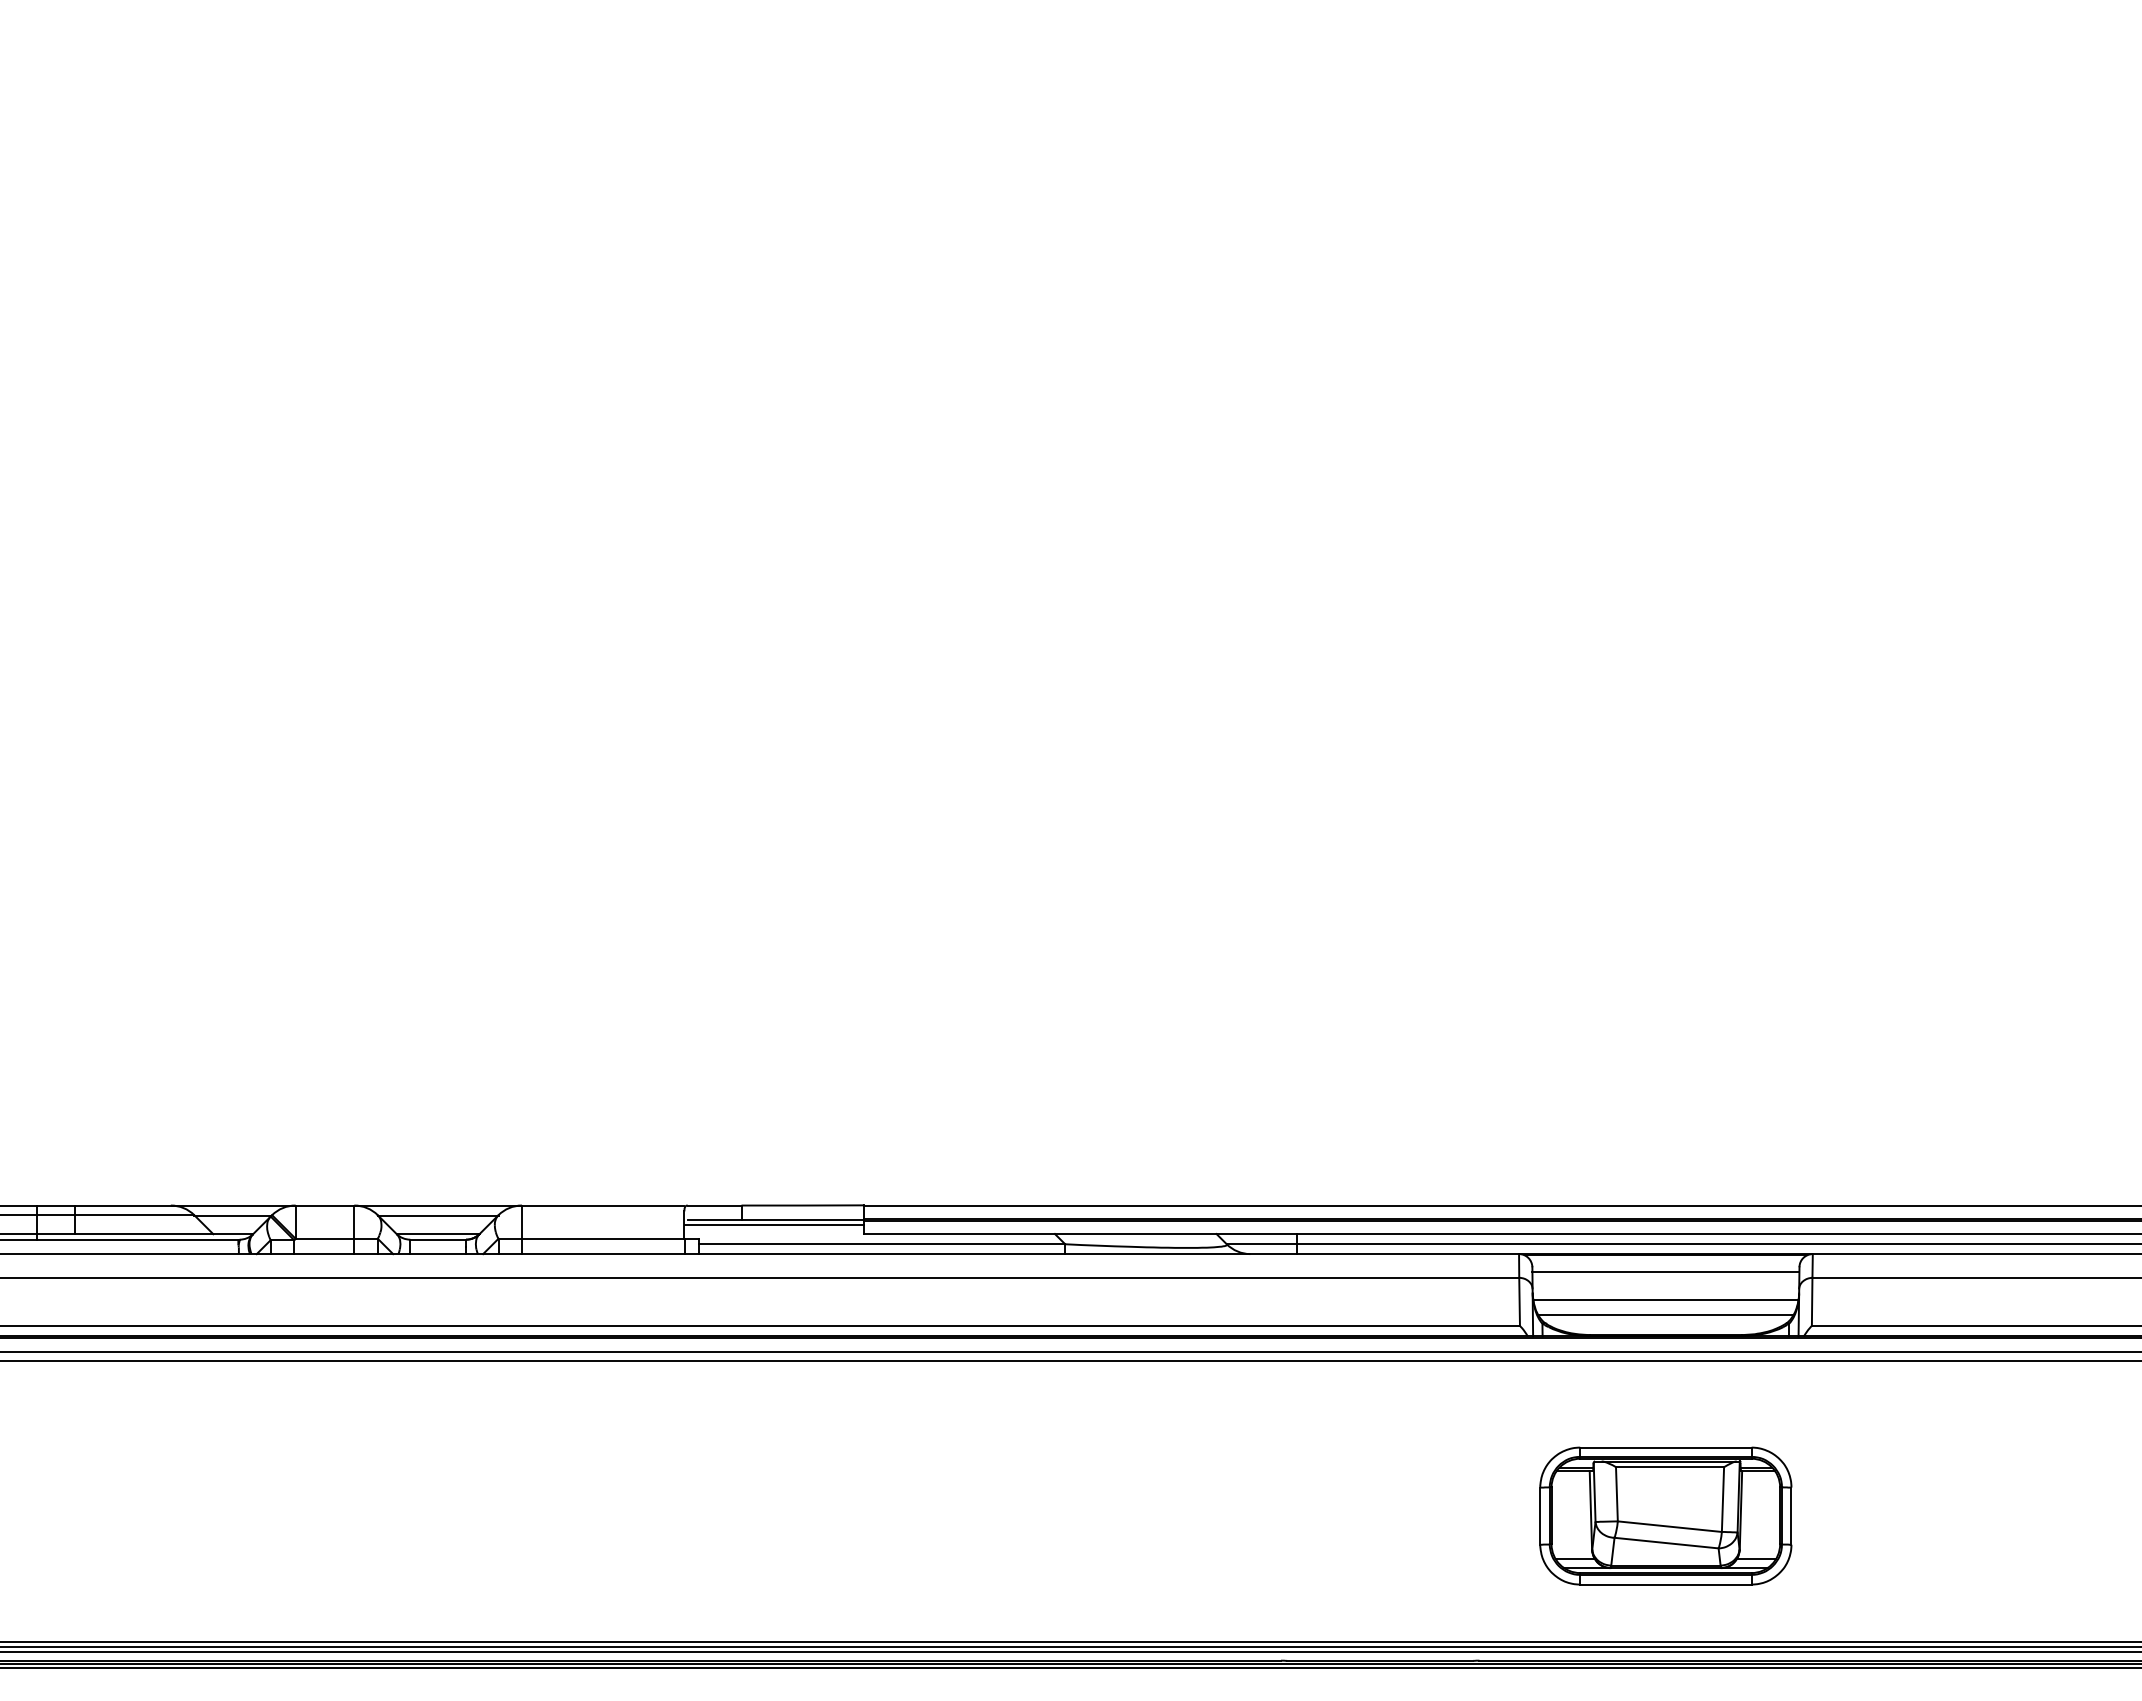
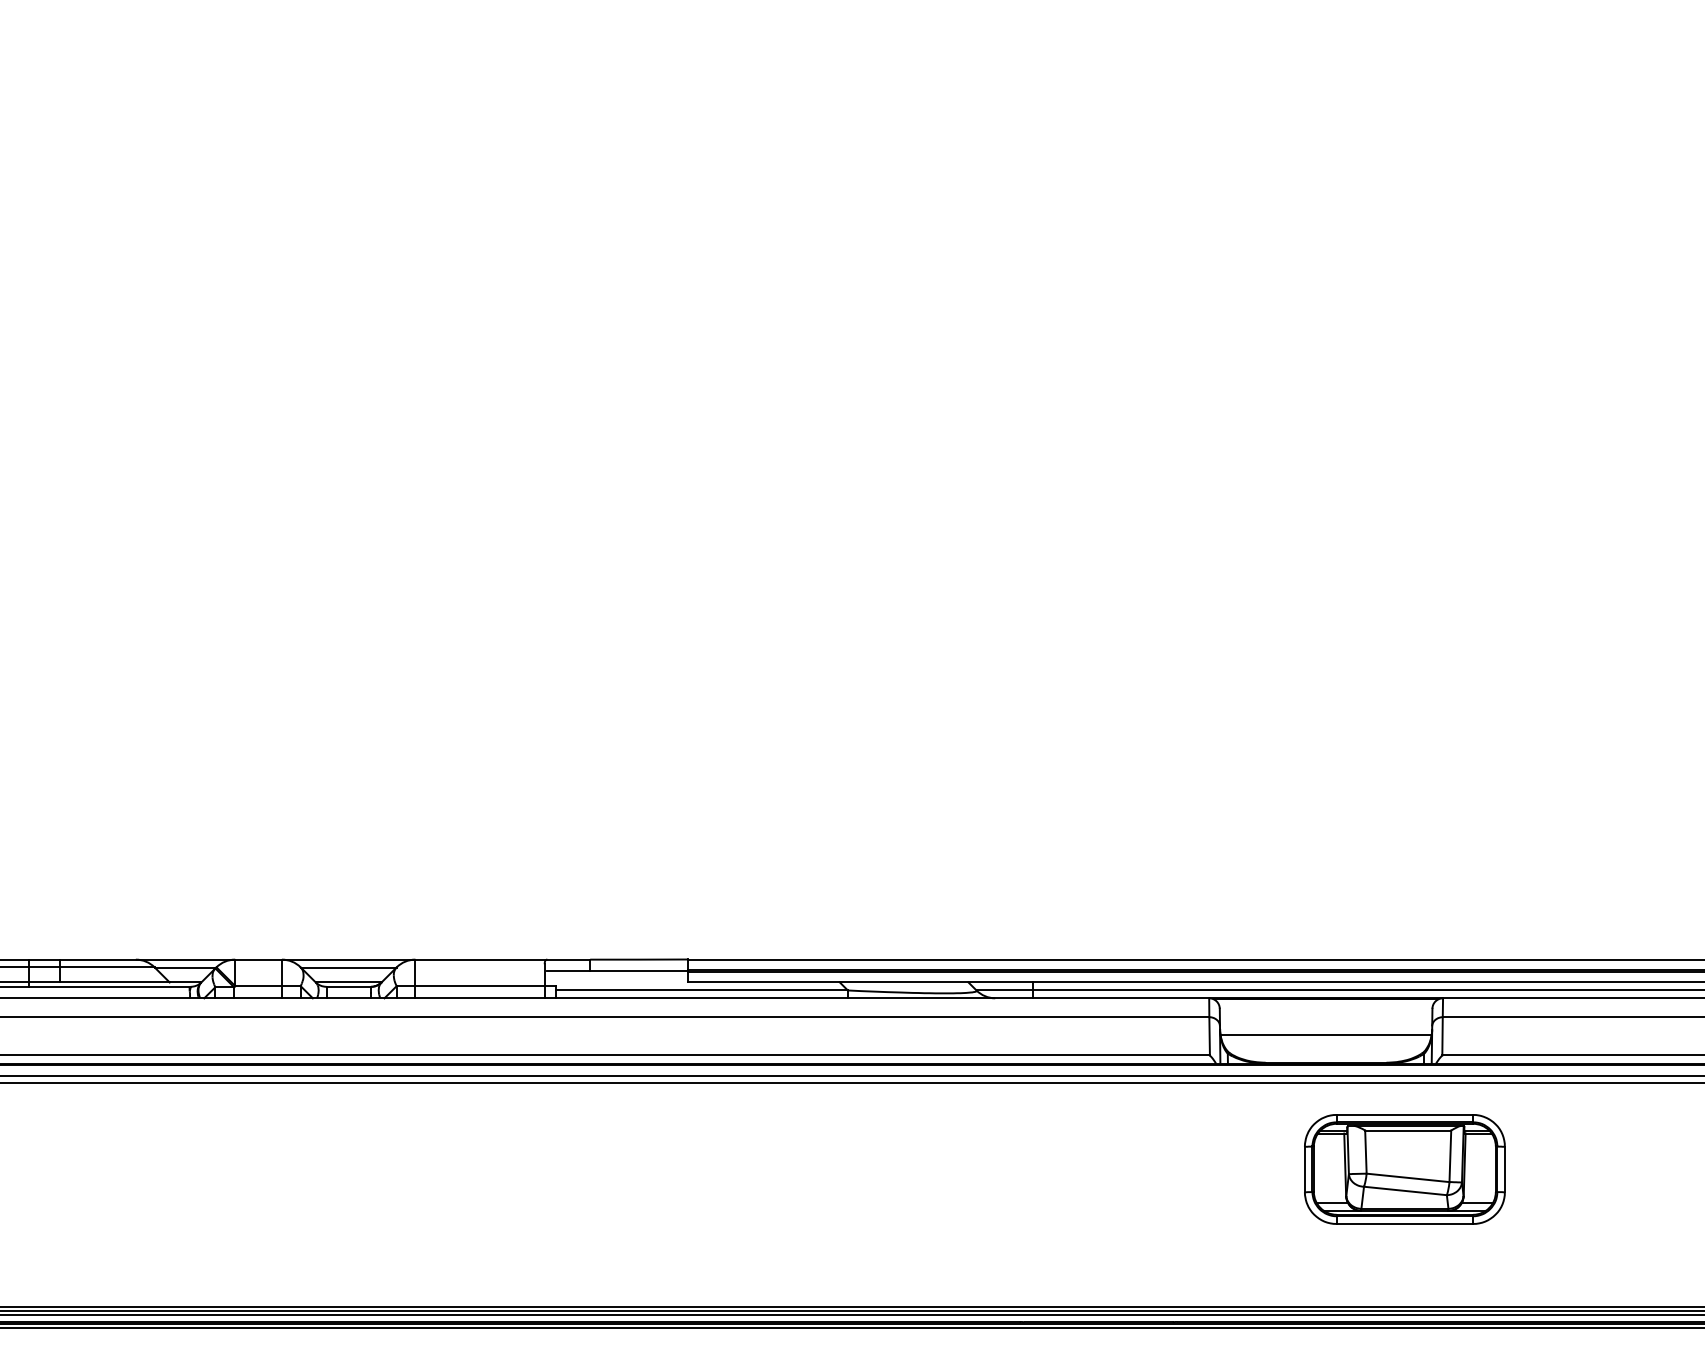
line: (774, 1225) -> (616, 975), removed
line: (1665, 1272) -> (1325, 1012), removed
line: (1665, 1314) -> (1325, 1046), removed
part: (1665, 1515) -> (1404, 1168), moved

